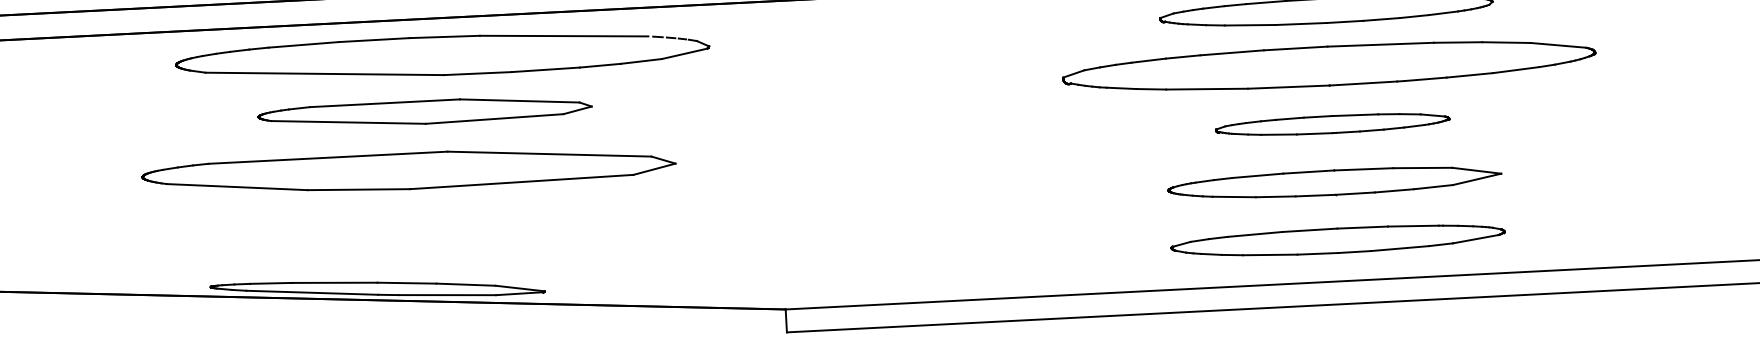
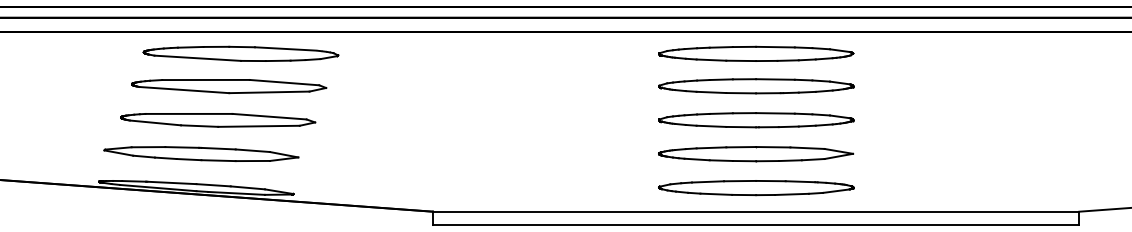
part: (441, 54) -> (240, 53), size x0.62
part: (1329, 66) -> (756, 86), size x0.62
part: (1332, 124) -> (756, 120), size x1.43
part: (409, 171) -> (218, 120), size x0.62
part: (383, 229) -> (201, 153), added

